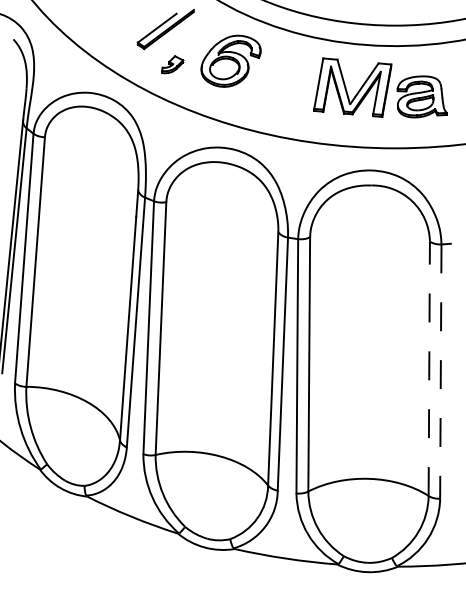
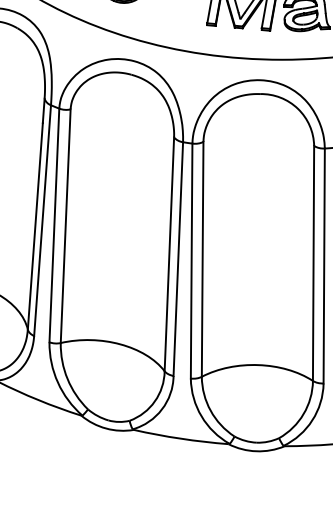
line: (429, 368) -> (313, 263), dashed -> solid
line: (440, 372) -> (323, 266), dashed -> solid

